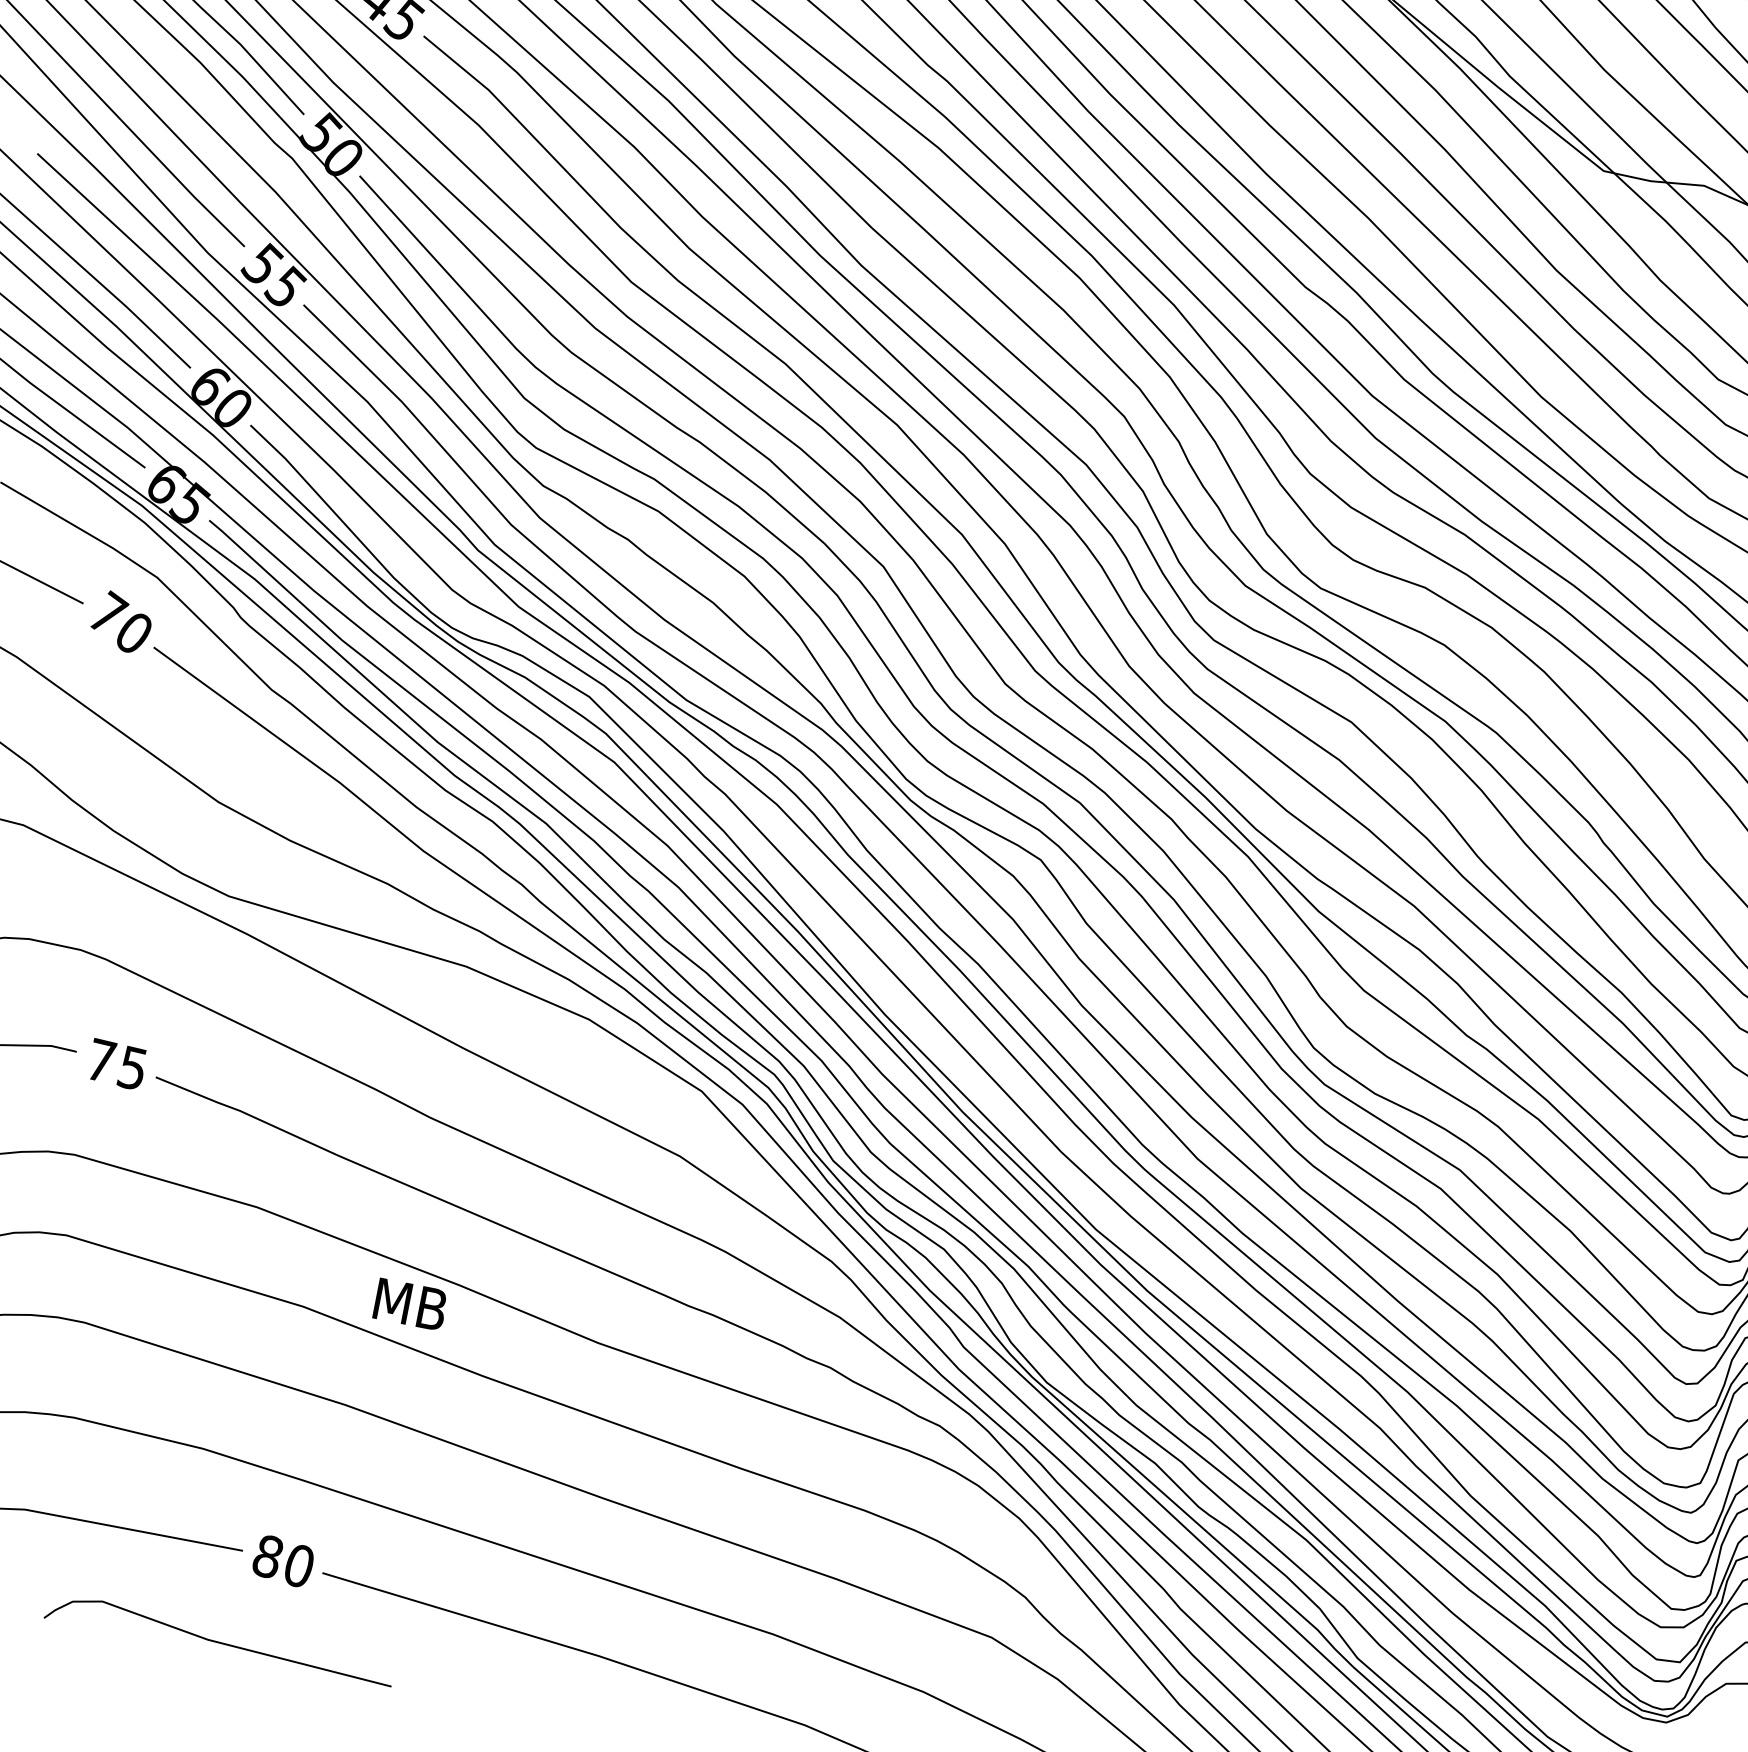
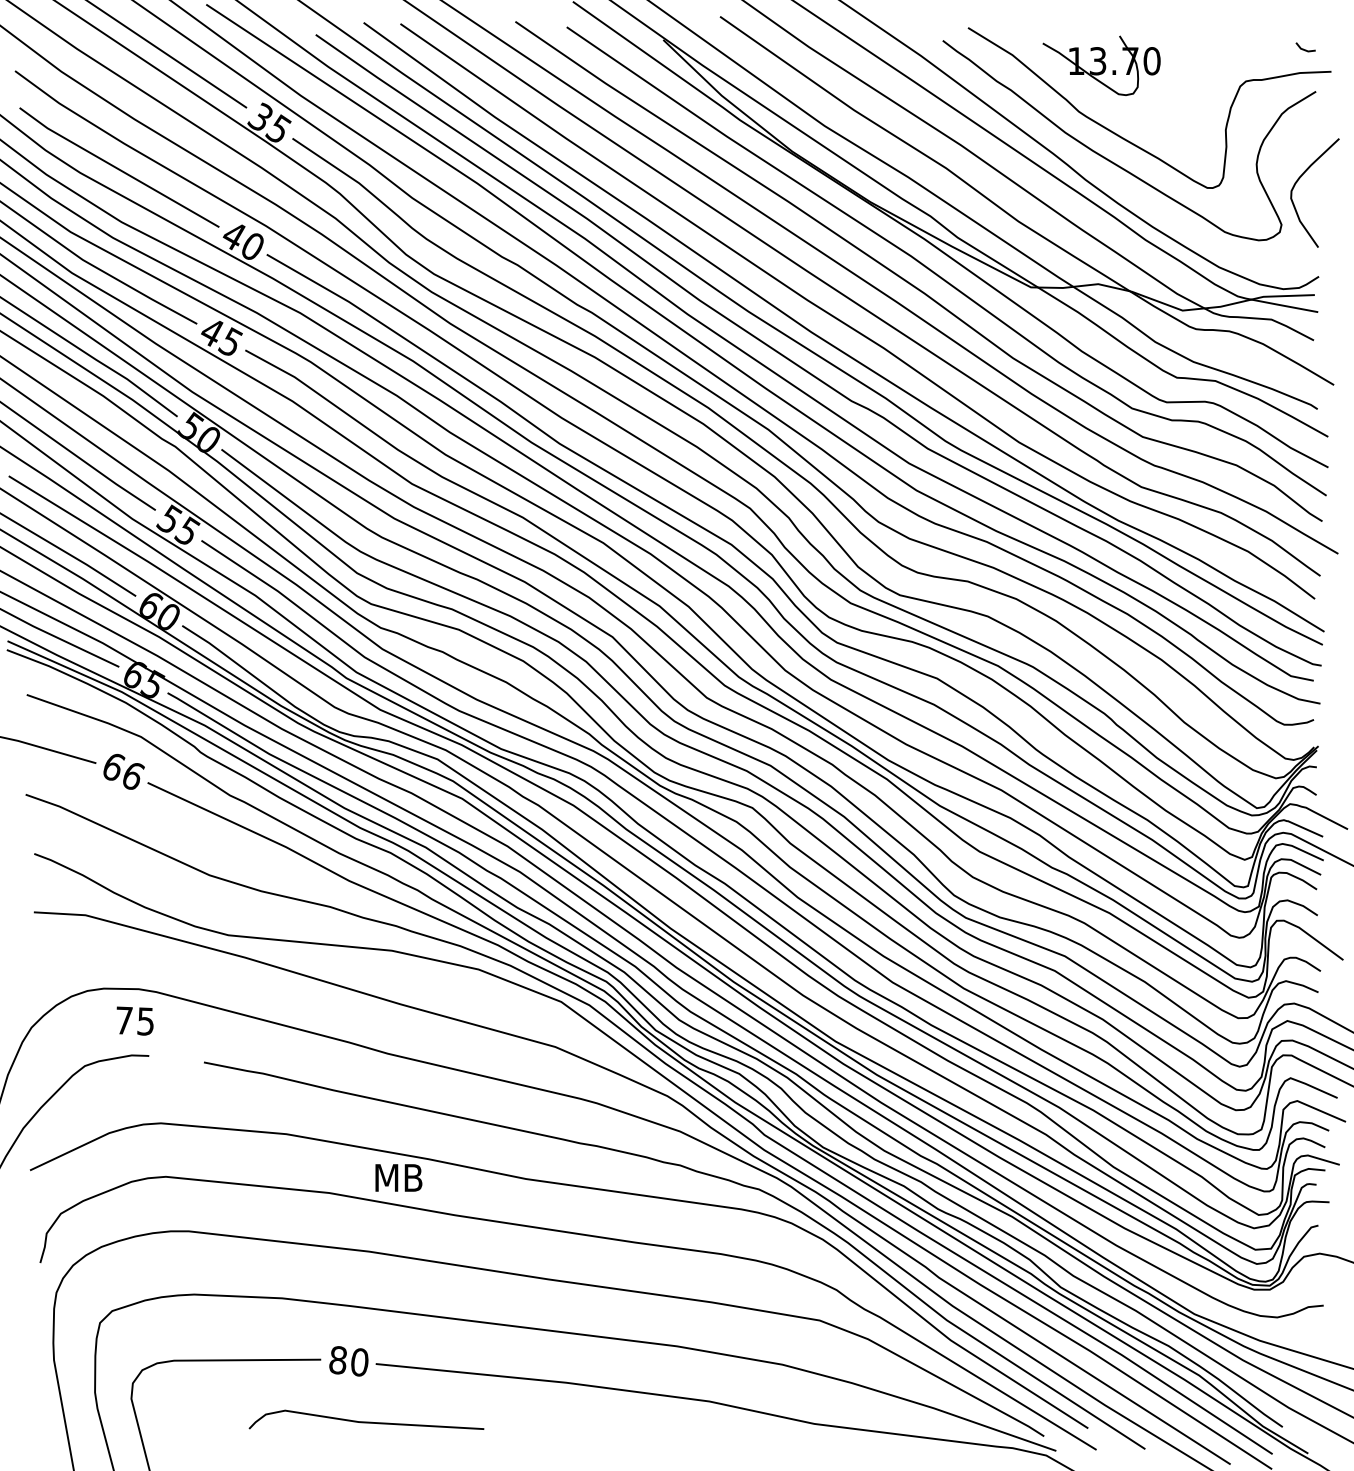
text: (121, 622) -> (123, 770), 70 -> 66
text: (116, 1063) -> (134, 1020), moved
curve: (219, 1641) -> (366, 1421), moved

